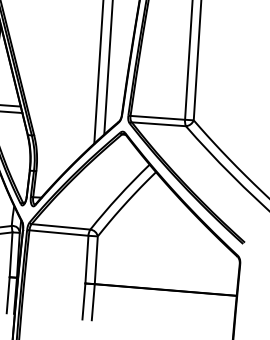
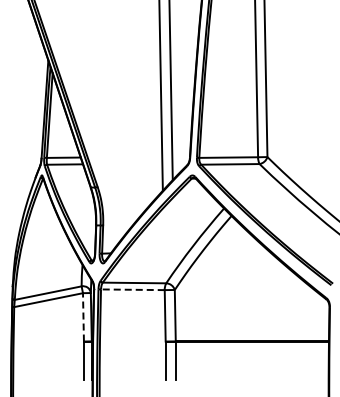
line: (58, 232) -> (132, 289), solid -> dashed
line: (11, 254) -> (83, 316), solid -> dashed

